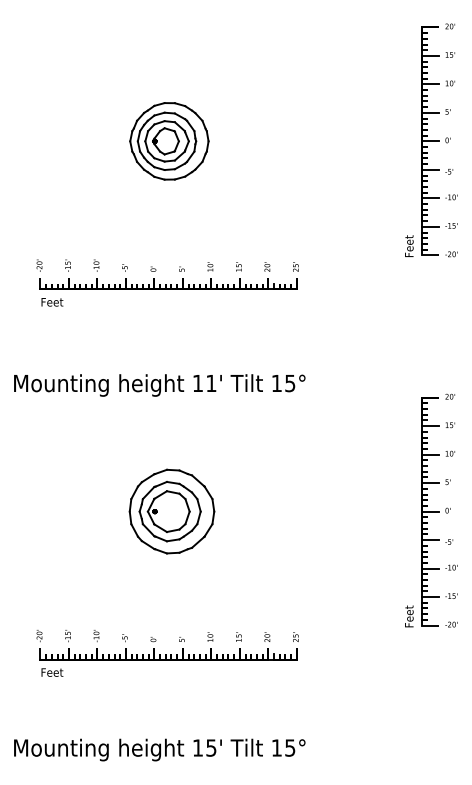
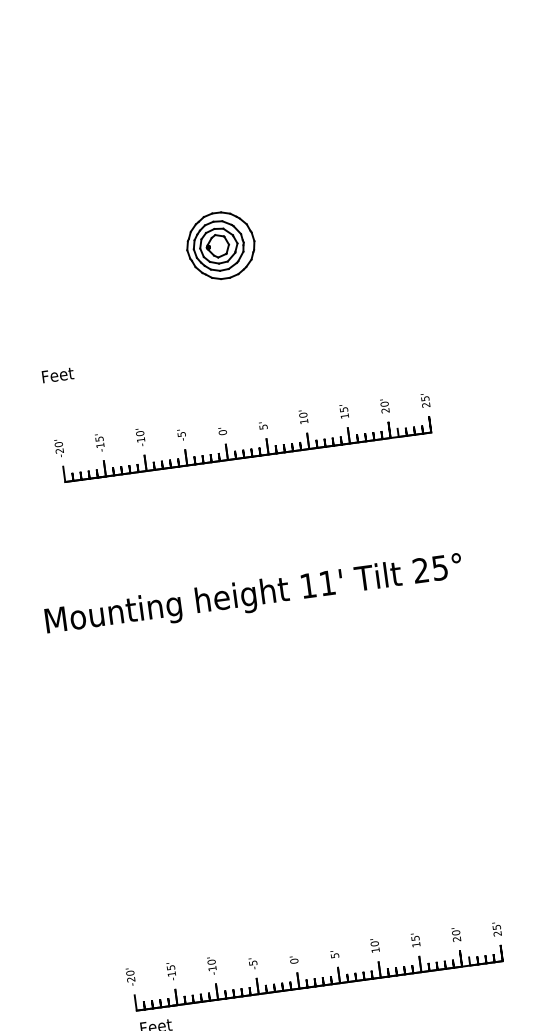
part: (169, 141) -> (220, 245), size x0.6
text: (52, 302) -> (58, 375), moved
text: (276, 382) -> (420, 569), 15° -> 25°
part: (171, 511) -> (295, 773), removed

